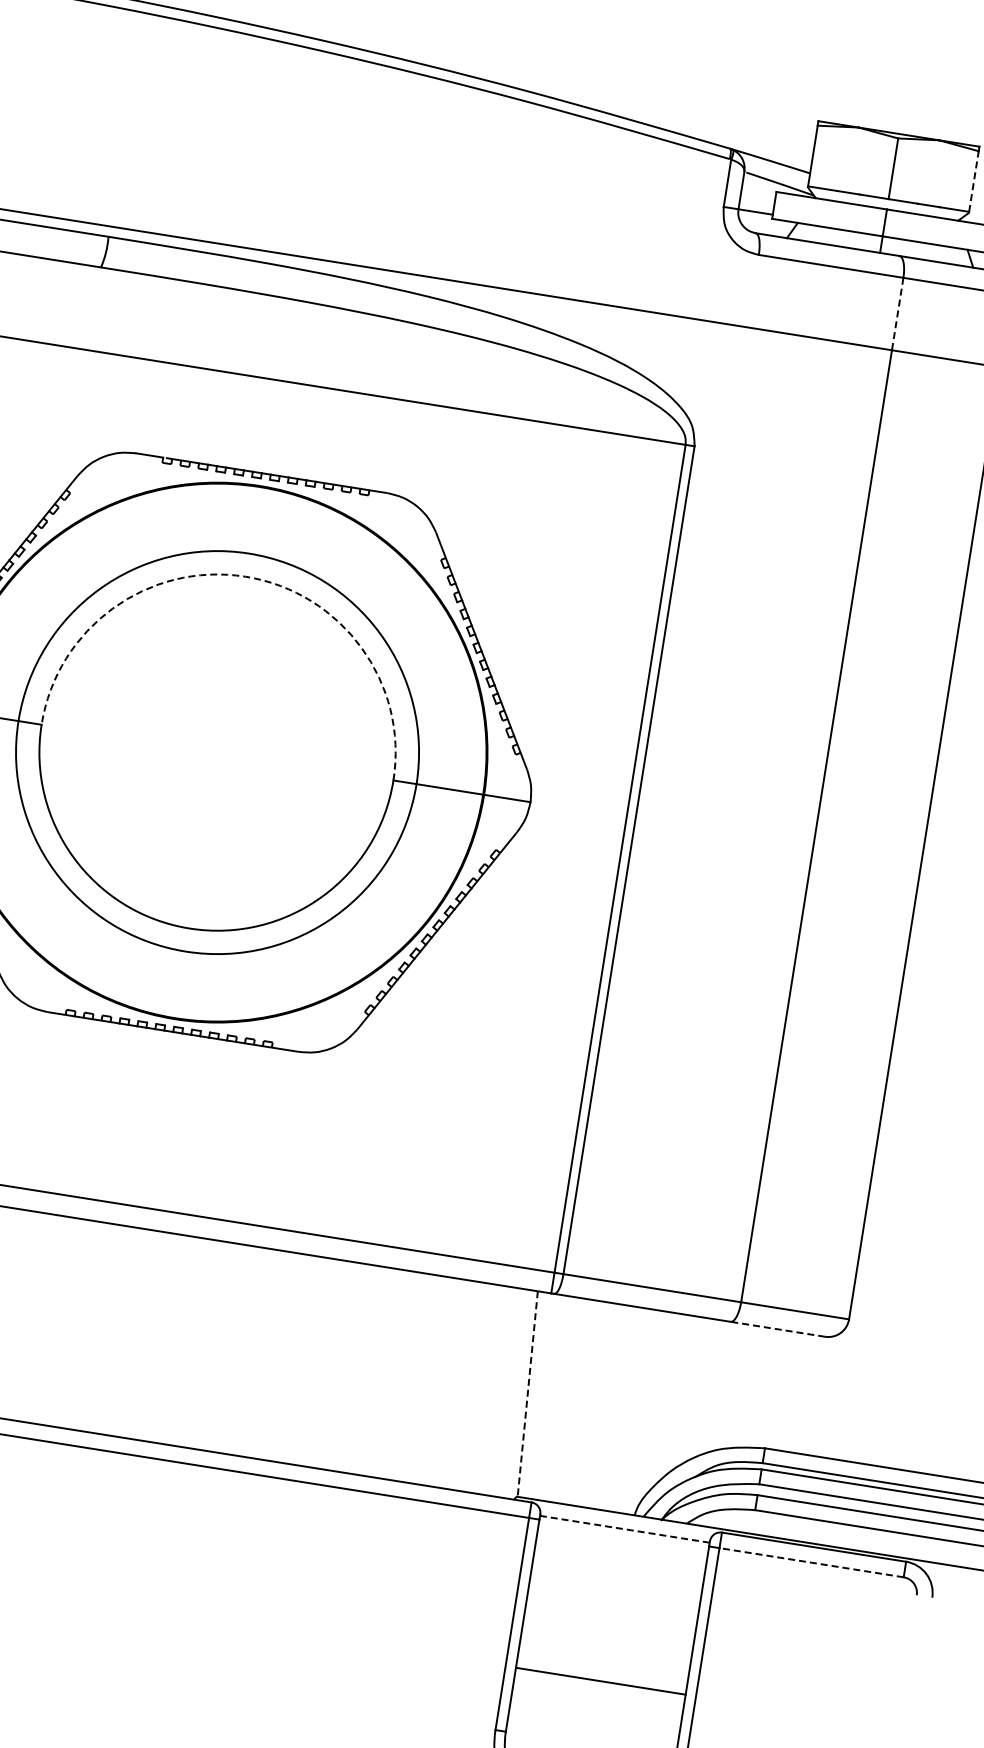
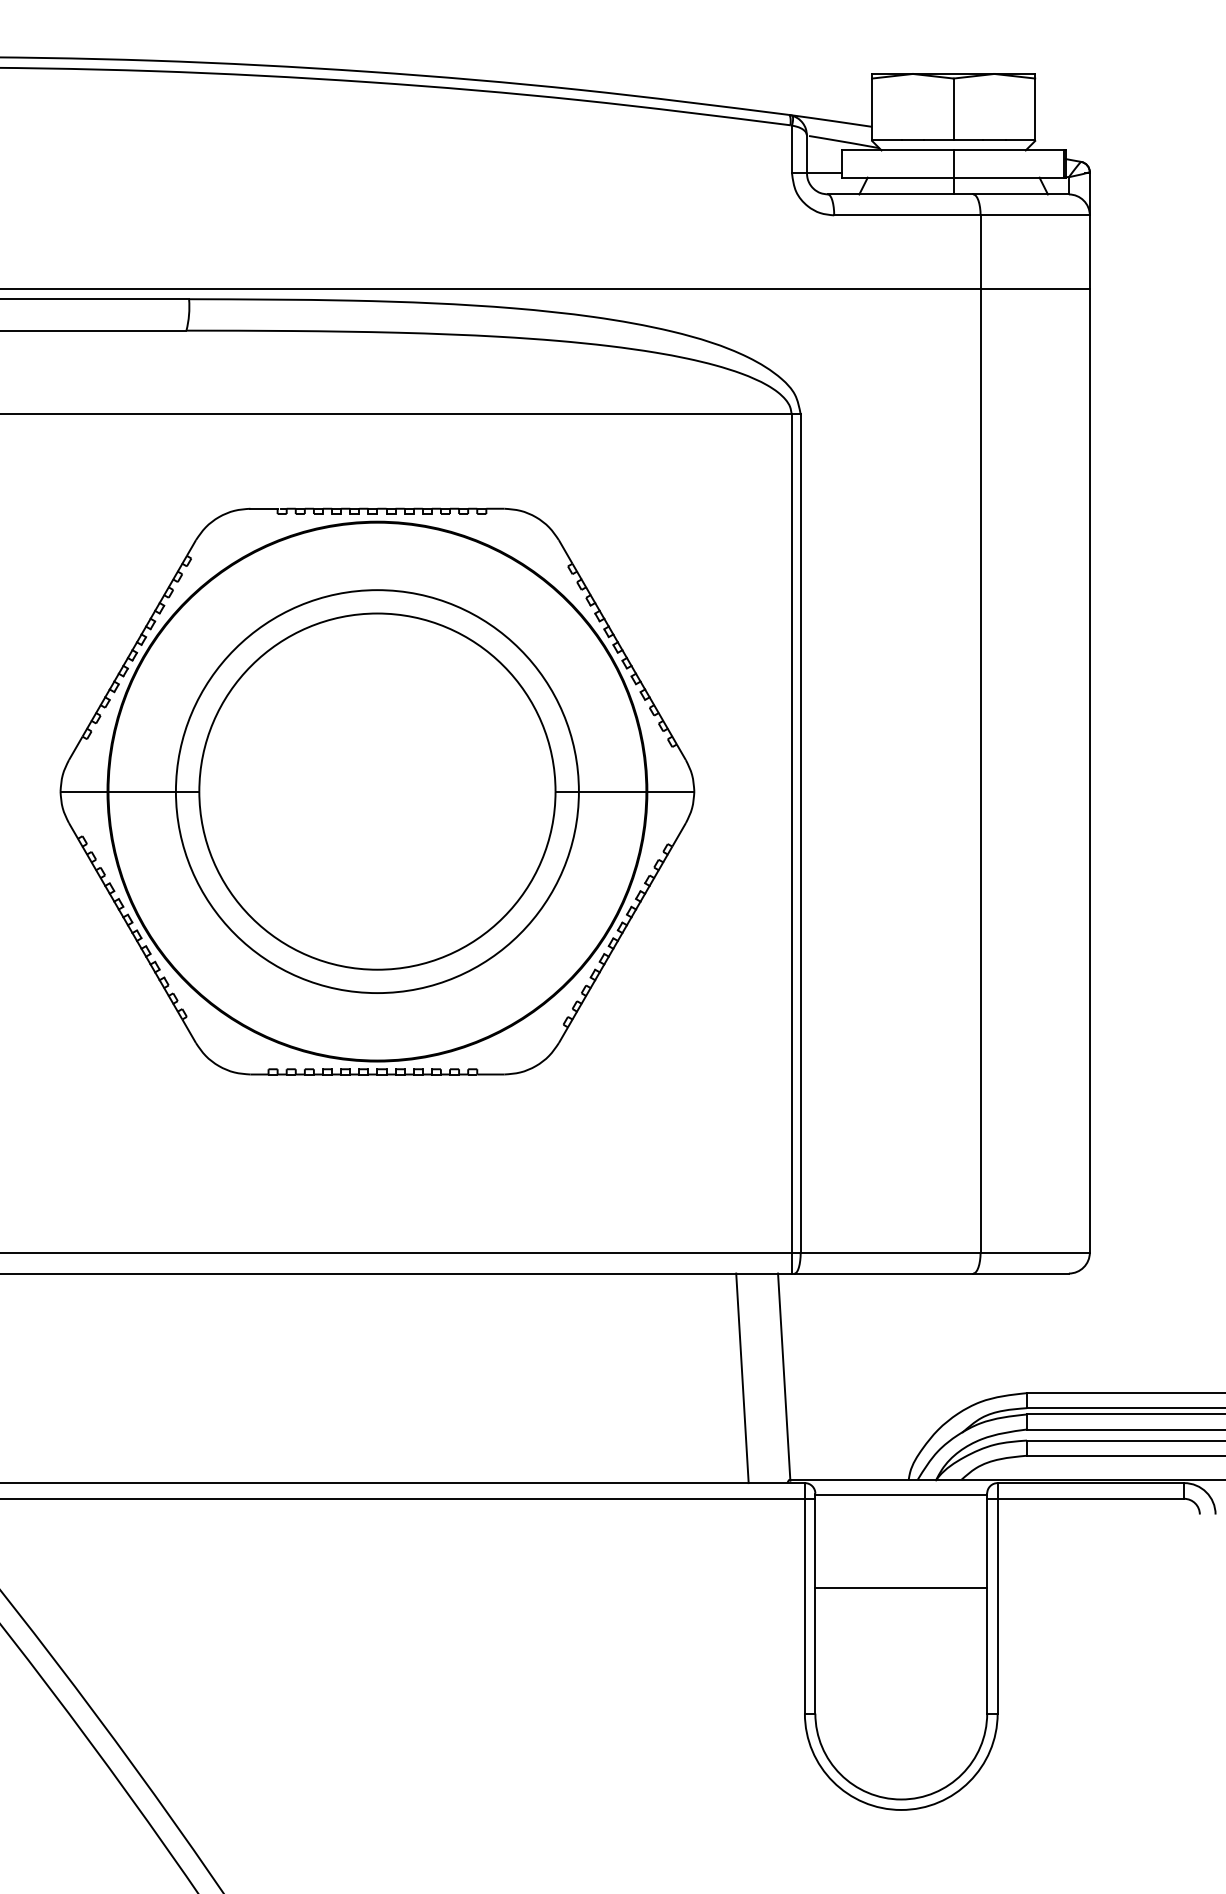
line: (974, 181) -> (1035, 109), dashed -> solid
line: (897, 314) -> (980, 252), dashed -> solid
arc: (245, 576) -> (377, 613), dashed -> solid
line: (778, 1329) -> (1021, 1273), dashed -> solid
line: (486, 1389) -> (742, 1378), added
line: (527, 1394) -> (784, 1377), dashed -> solid
line: (625, 1529) -> (901, 1495), dashed -> solid
line: (811, 1562) -> (1090, 1498), dashed -> solid
line: (601, 1680) -> (901, 1587), moved

